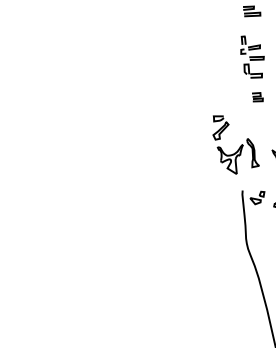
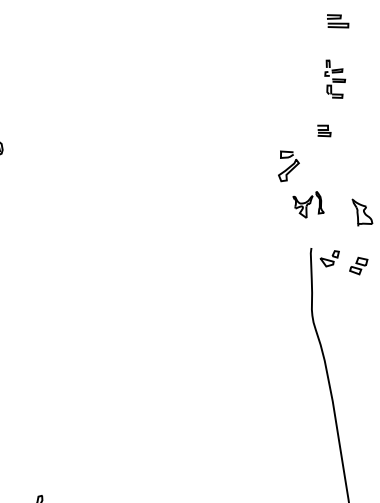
part: (252, 56) -> (335, 78), size x0.7
part: (257, 96) -> (324, 130), moved
part: (238, 156) -> (308, 204), size x0.6

